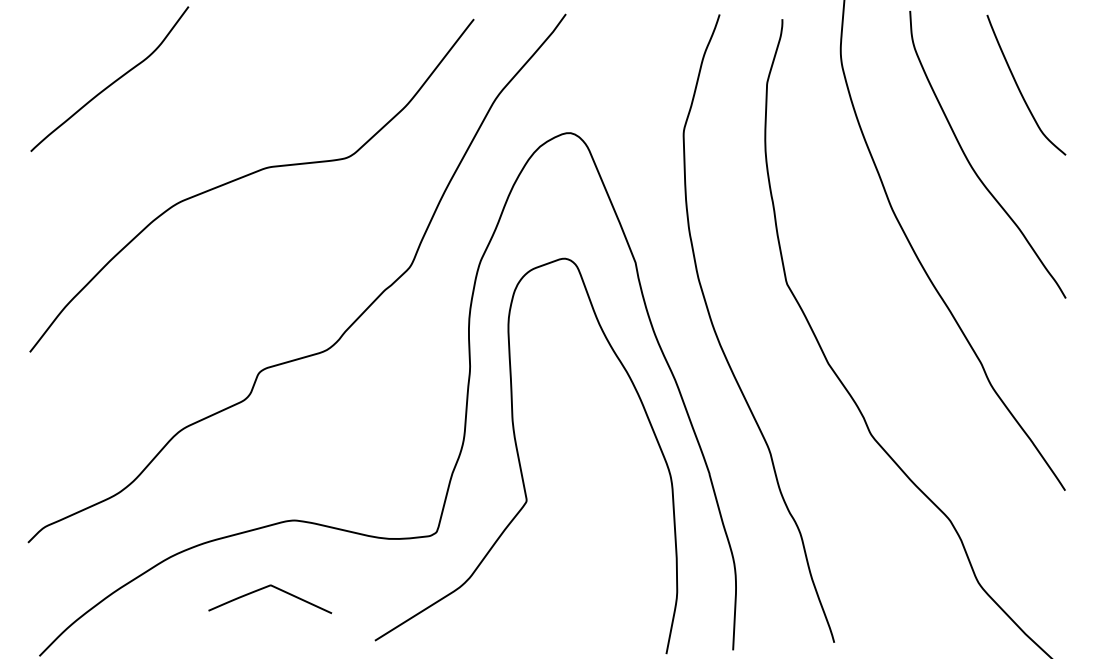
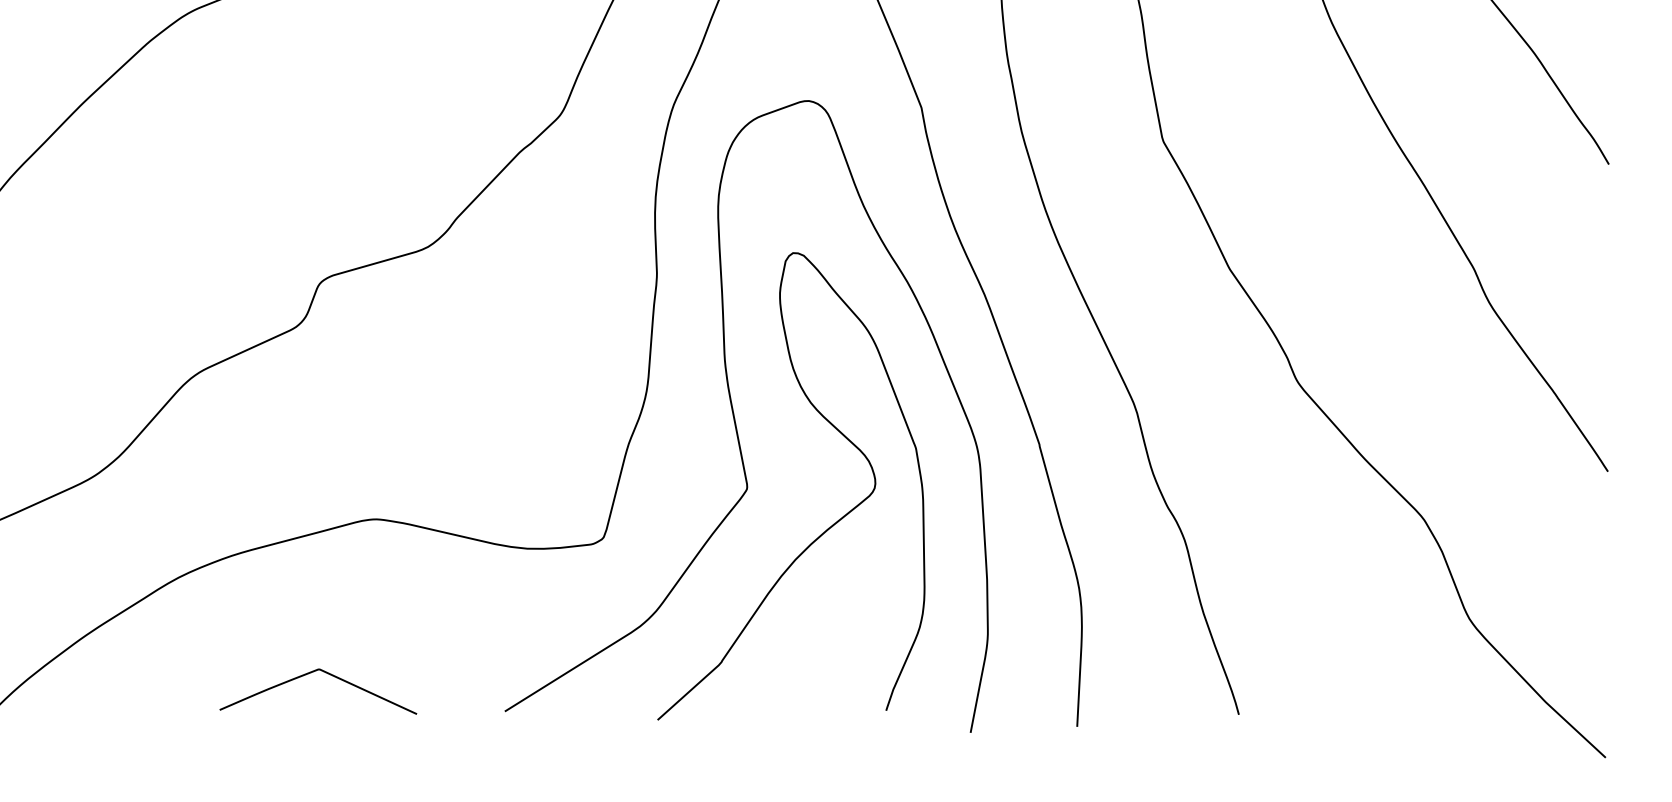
curve: (574, 527) -> (823, 530), added
curve: (268, 587) -> (315, 672), moved

